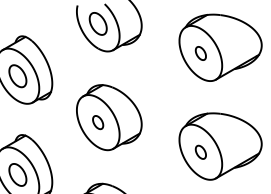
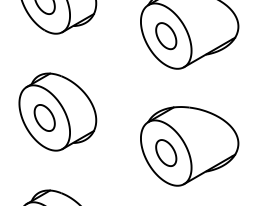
part: (200, 53) -> (165, 36), size x1.67
part: (97, 122) -> (43, 117), size x1.67
part: (200, 152) -> (165, 153), size x1.67

